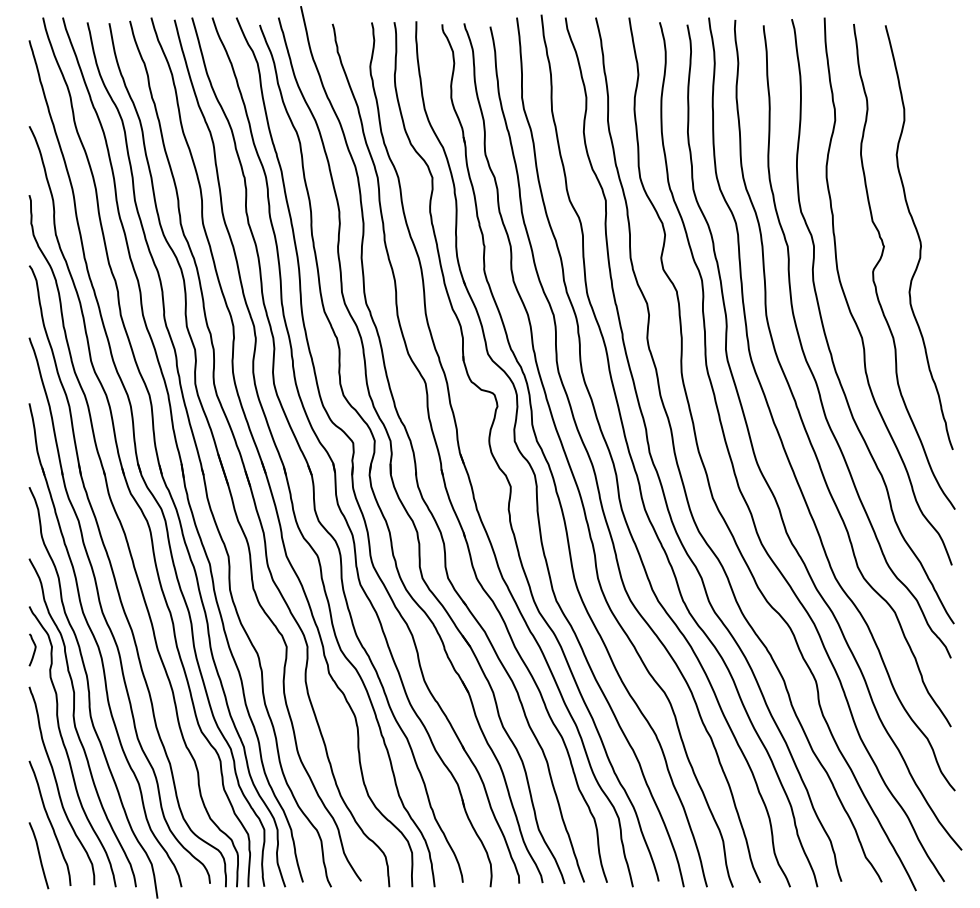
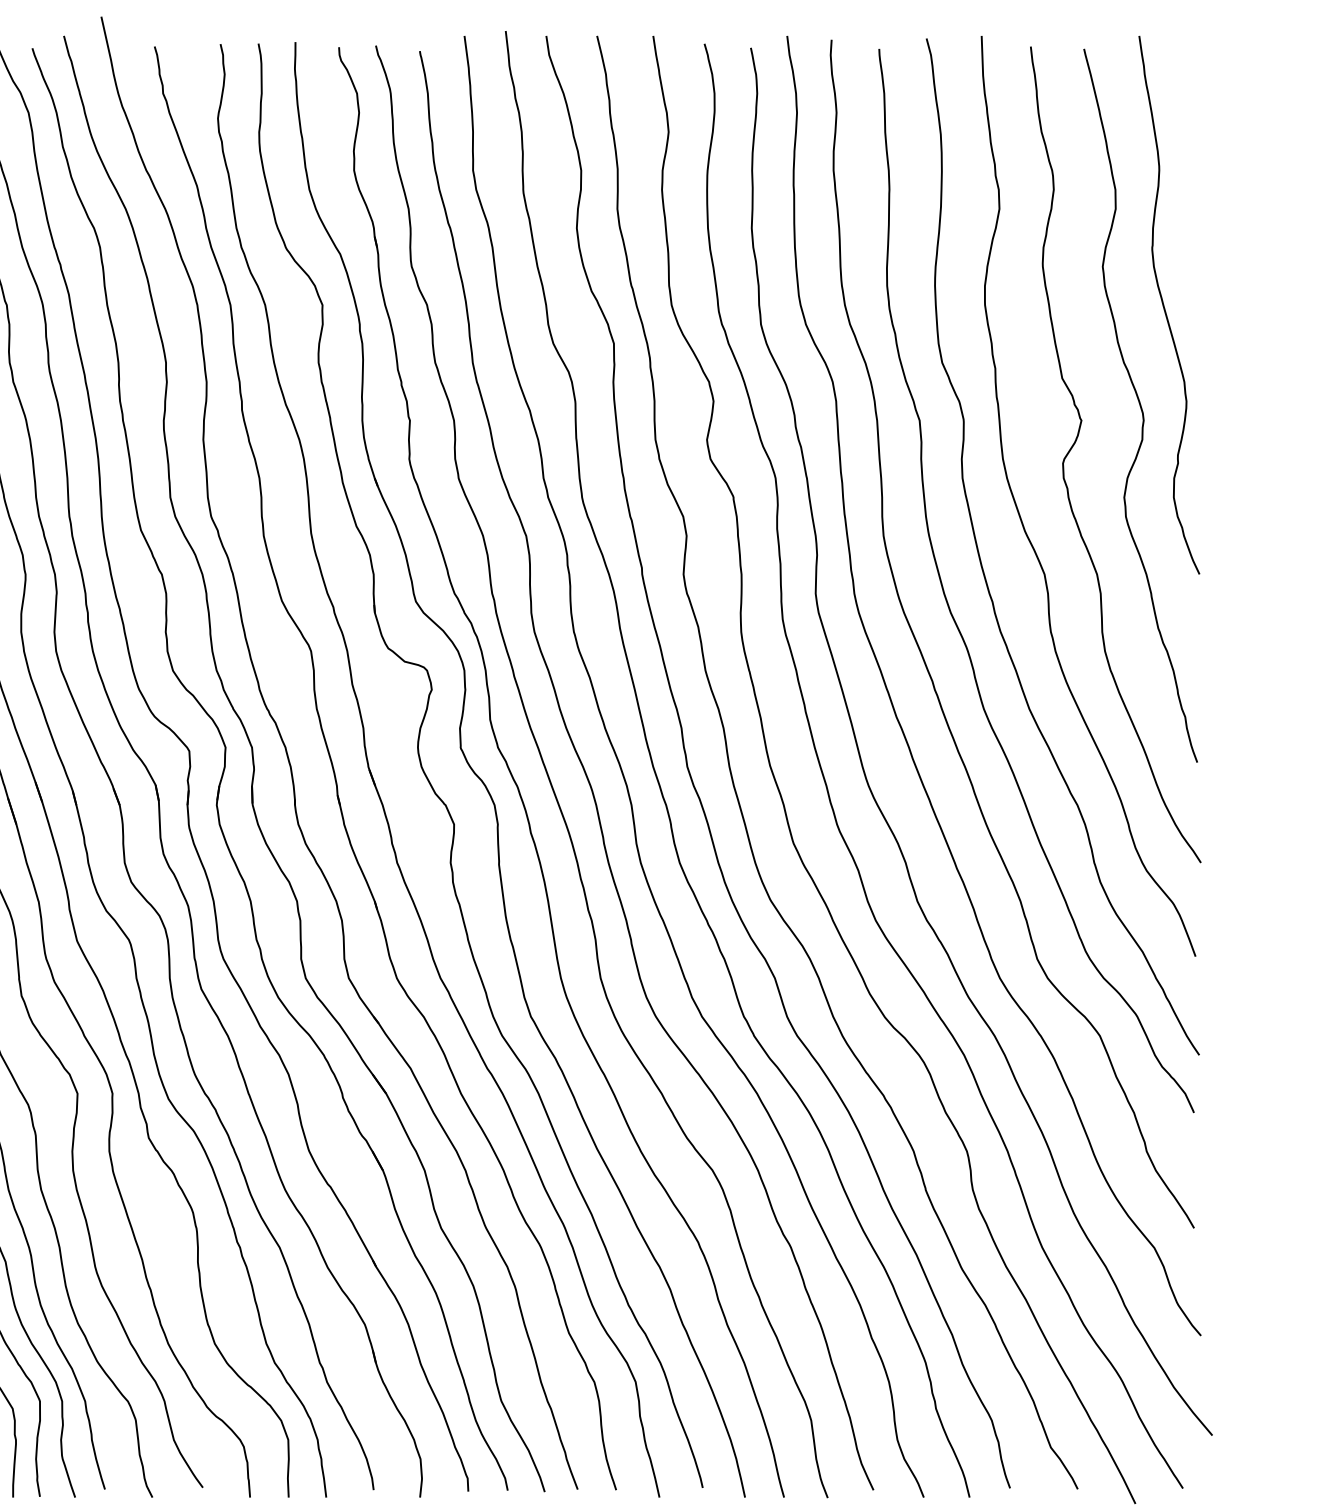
curve: (933, 177) -> (1164, 304), added

